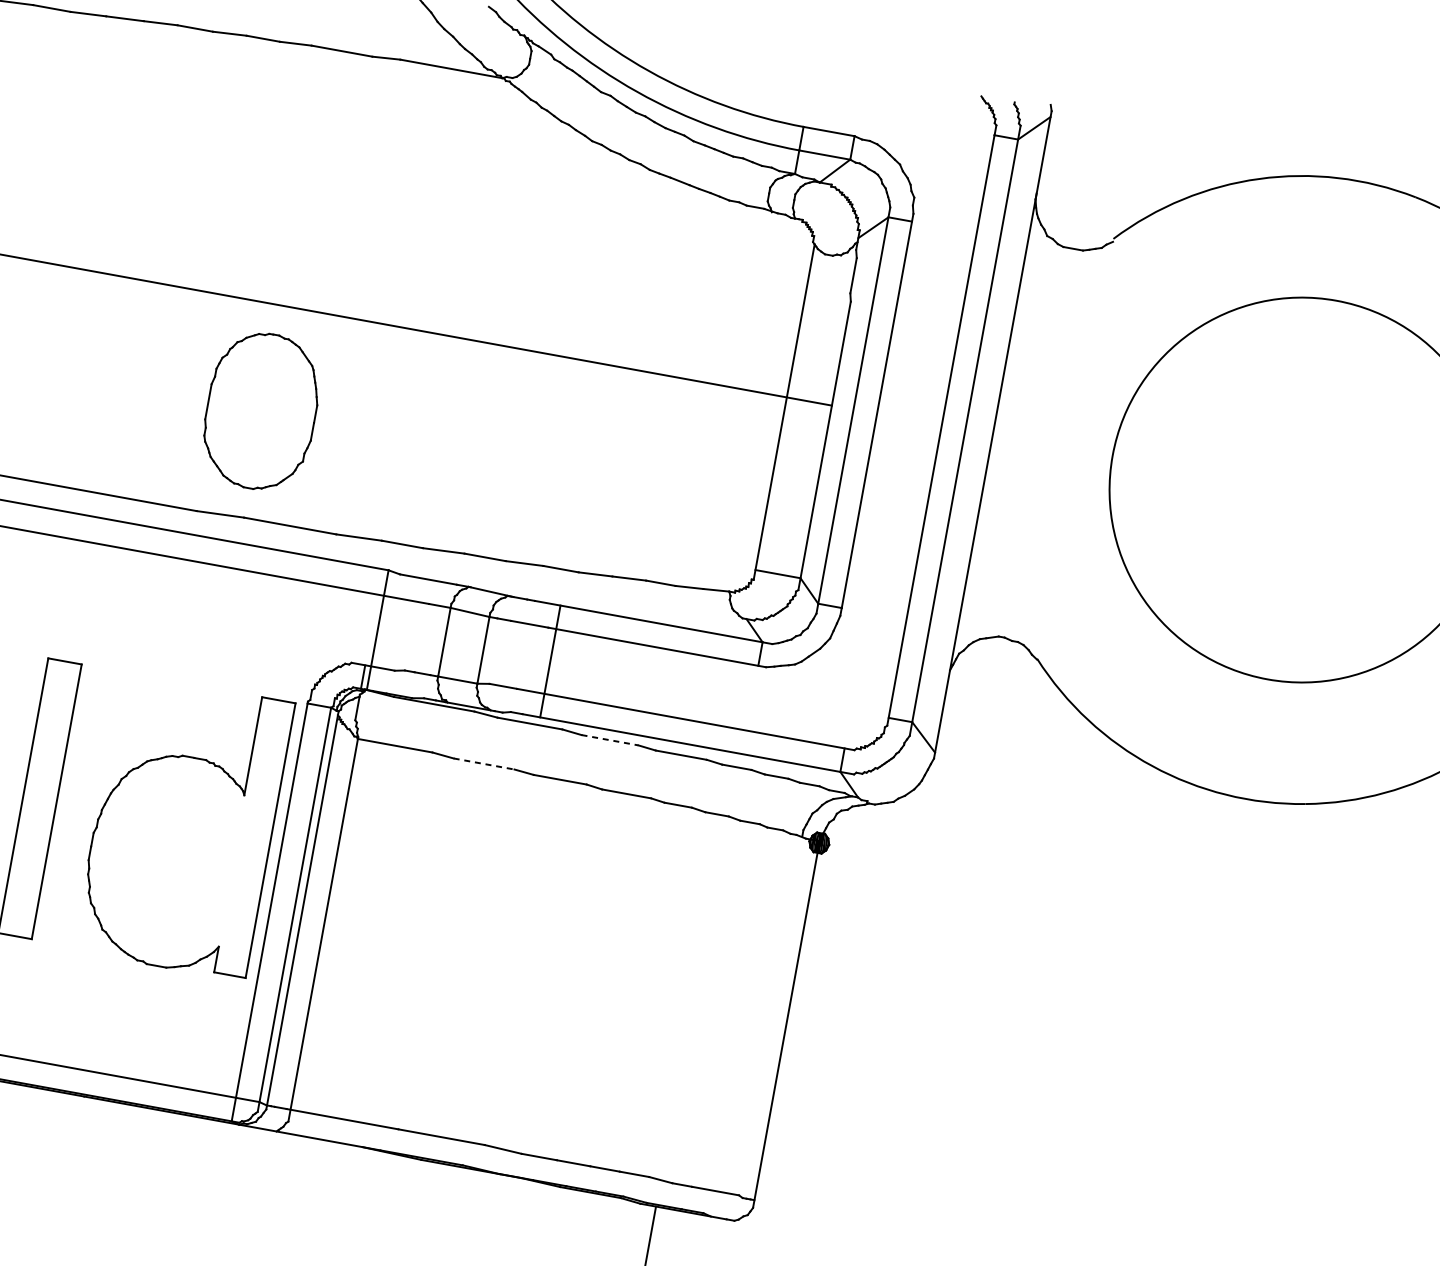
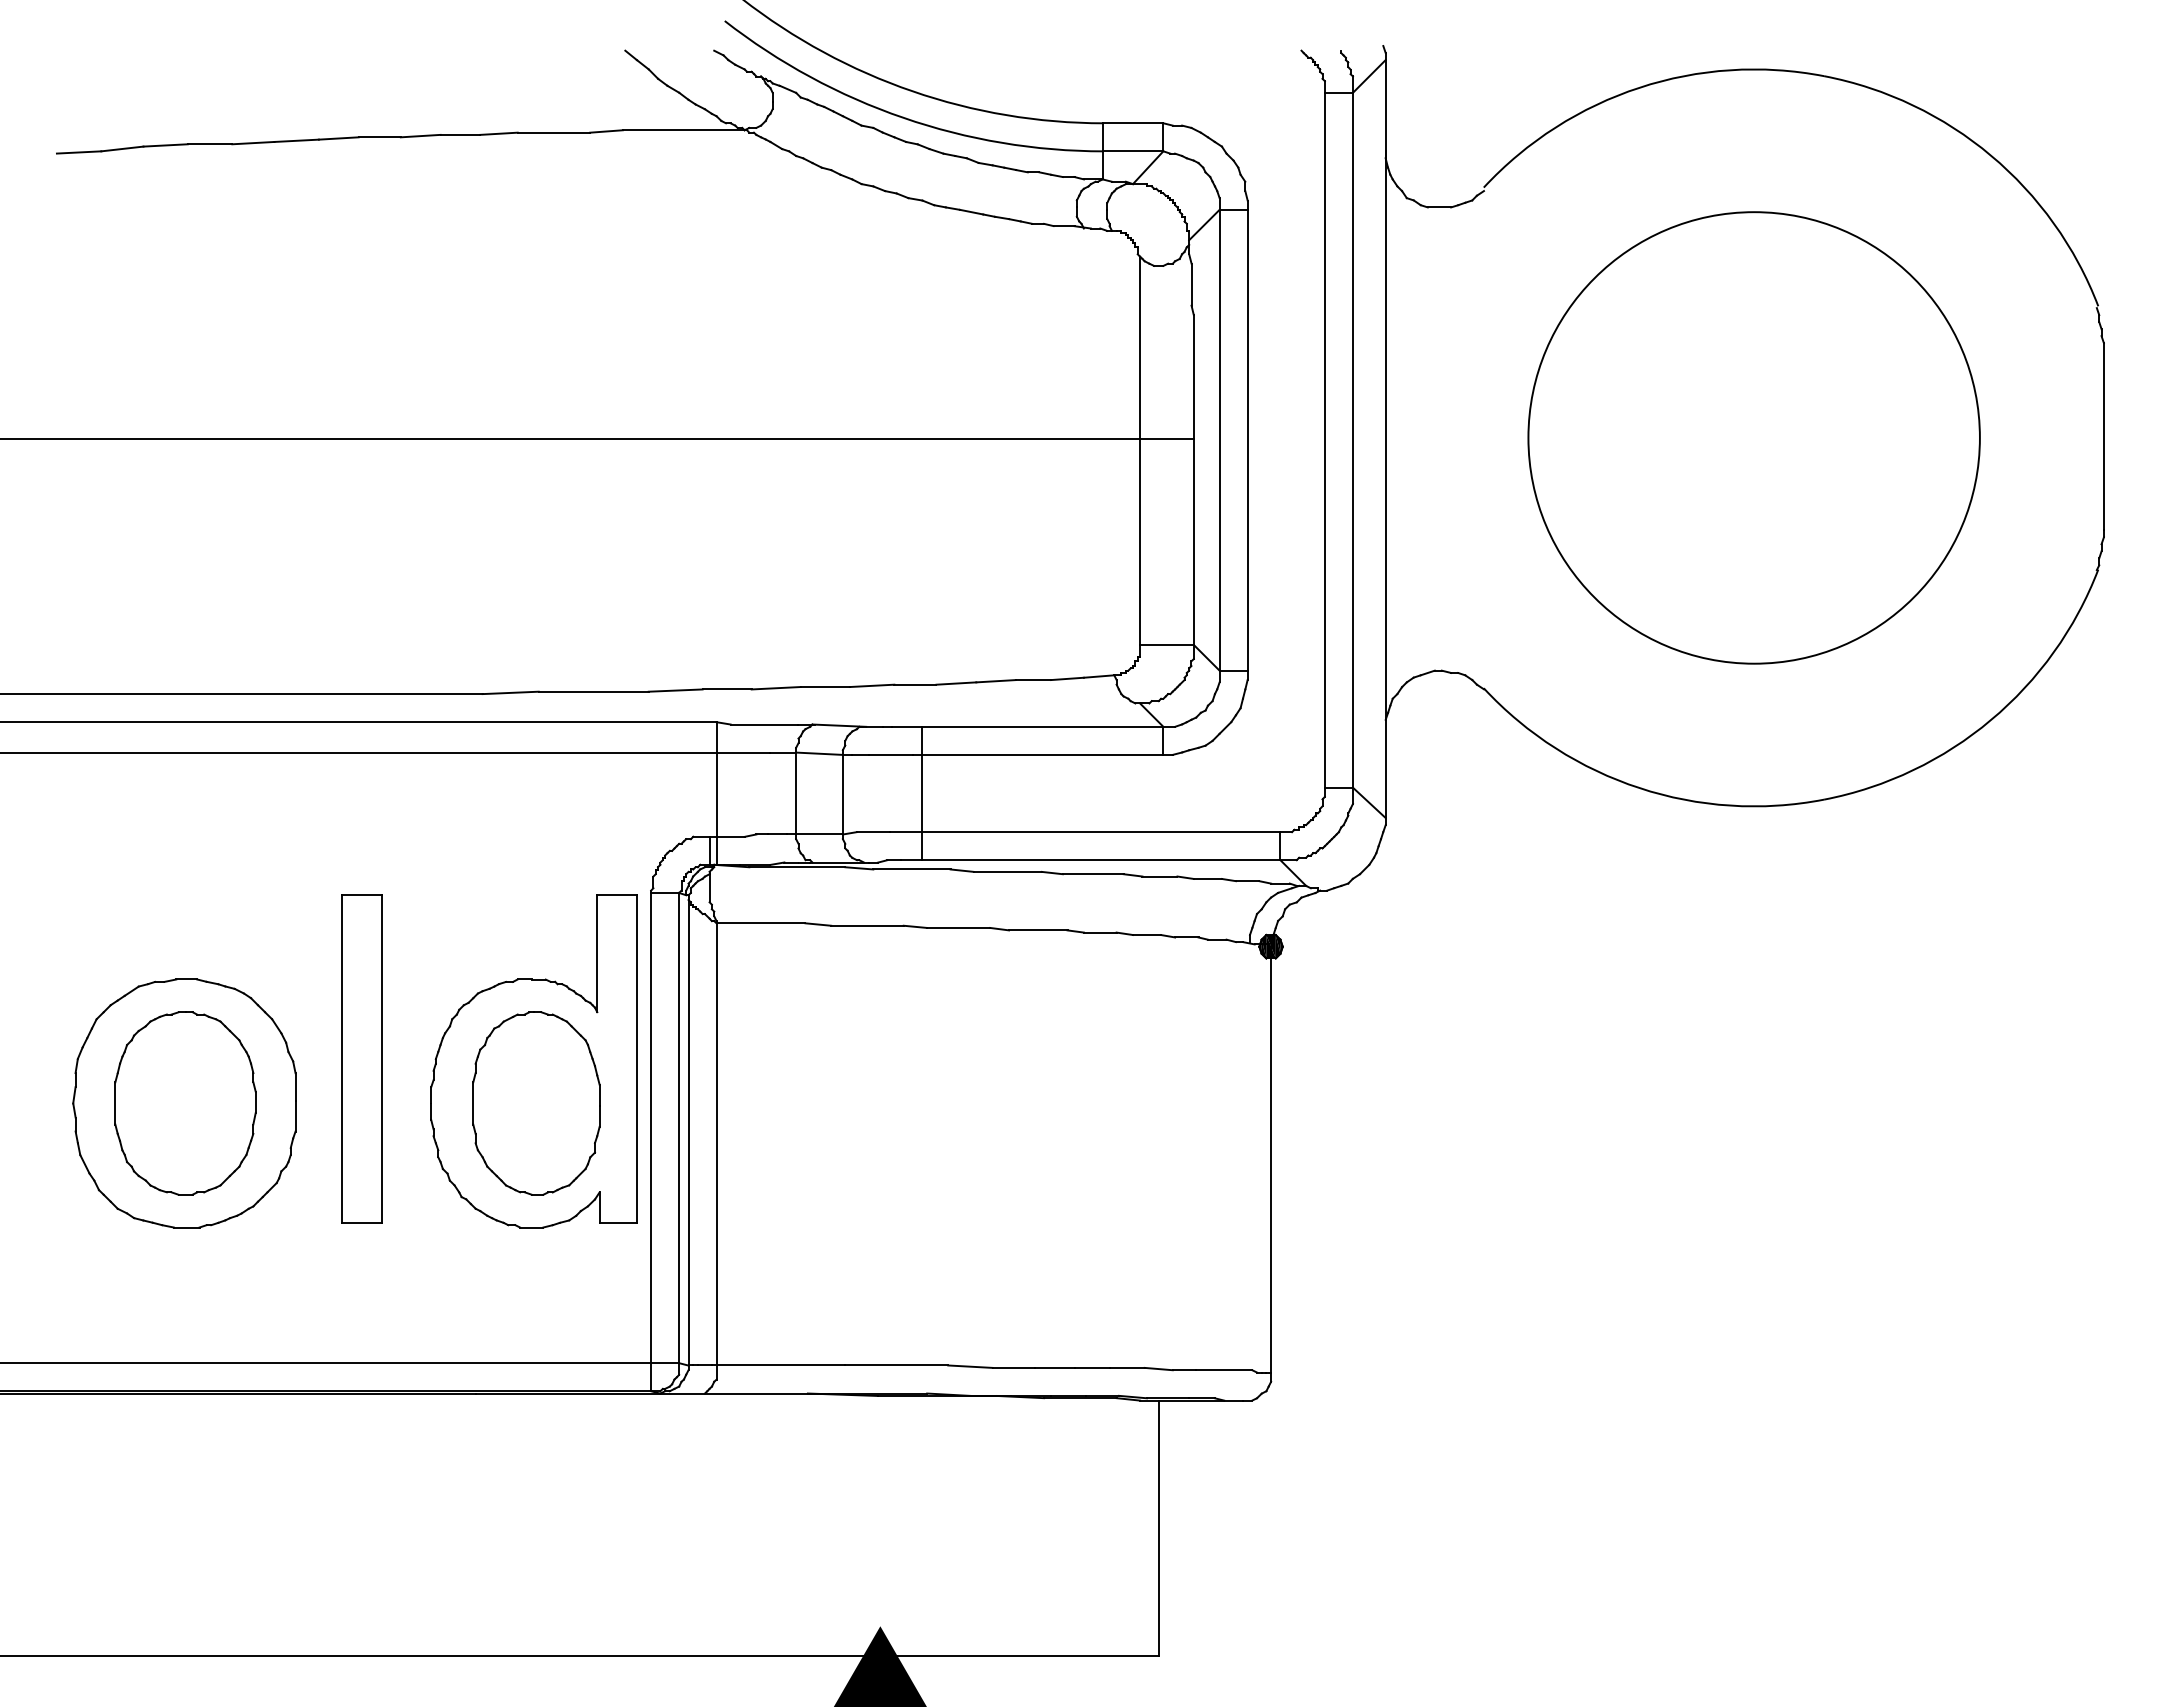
part: (261, 411) -> (536, 1103), moved
line: (609, 739) -> (1007, 871), dashed -> solid
line: (484, 763) -> (867, 925), dashed -> solid

